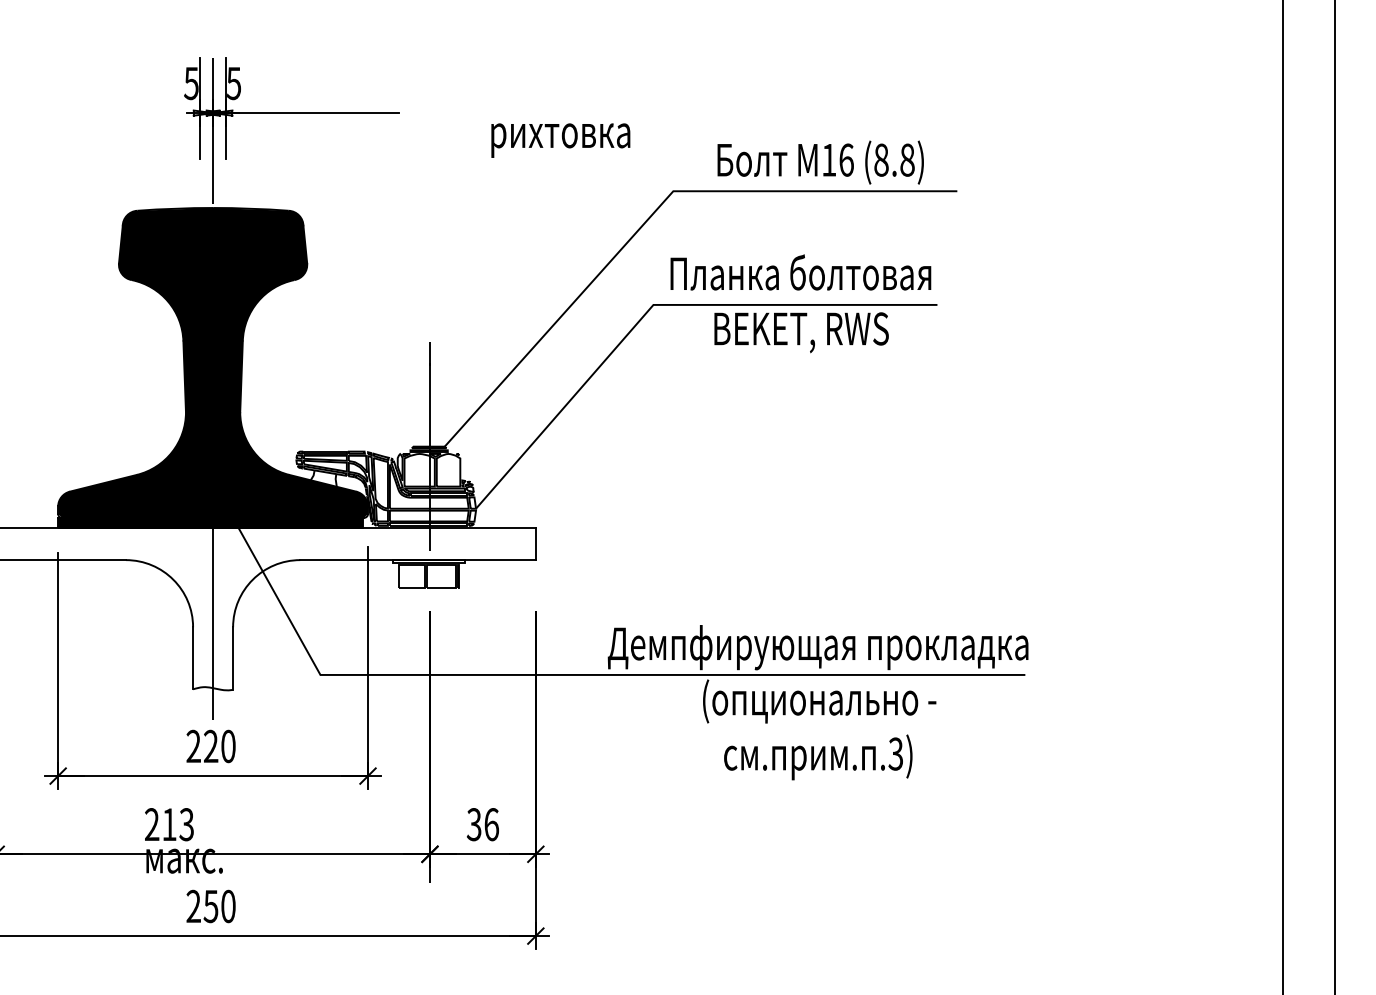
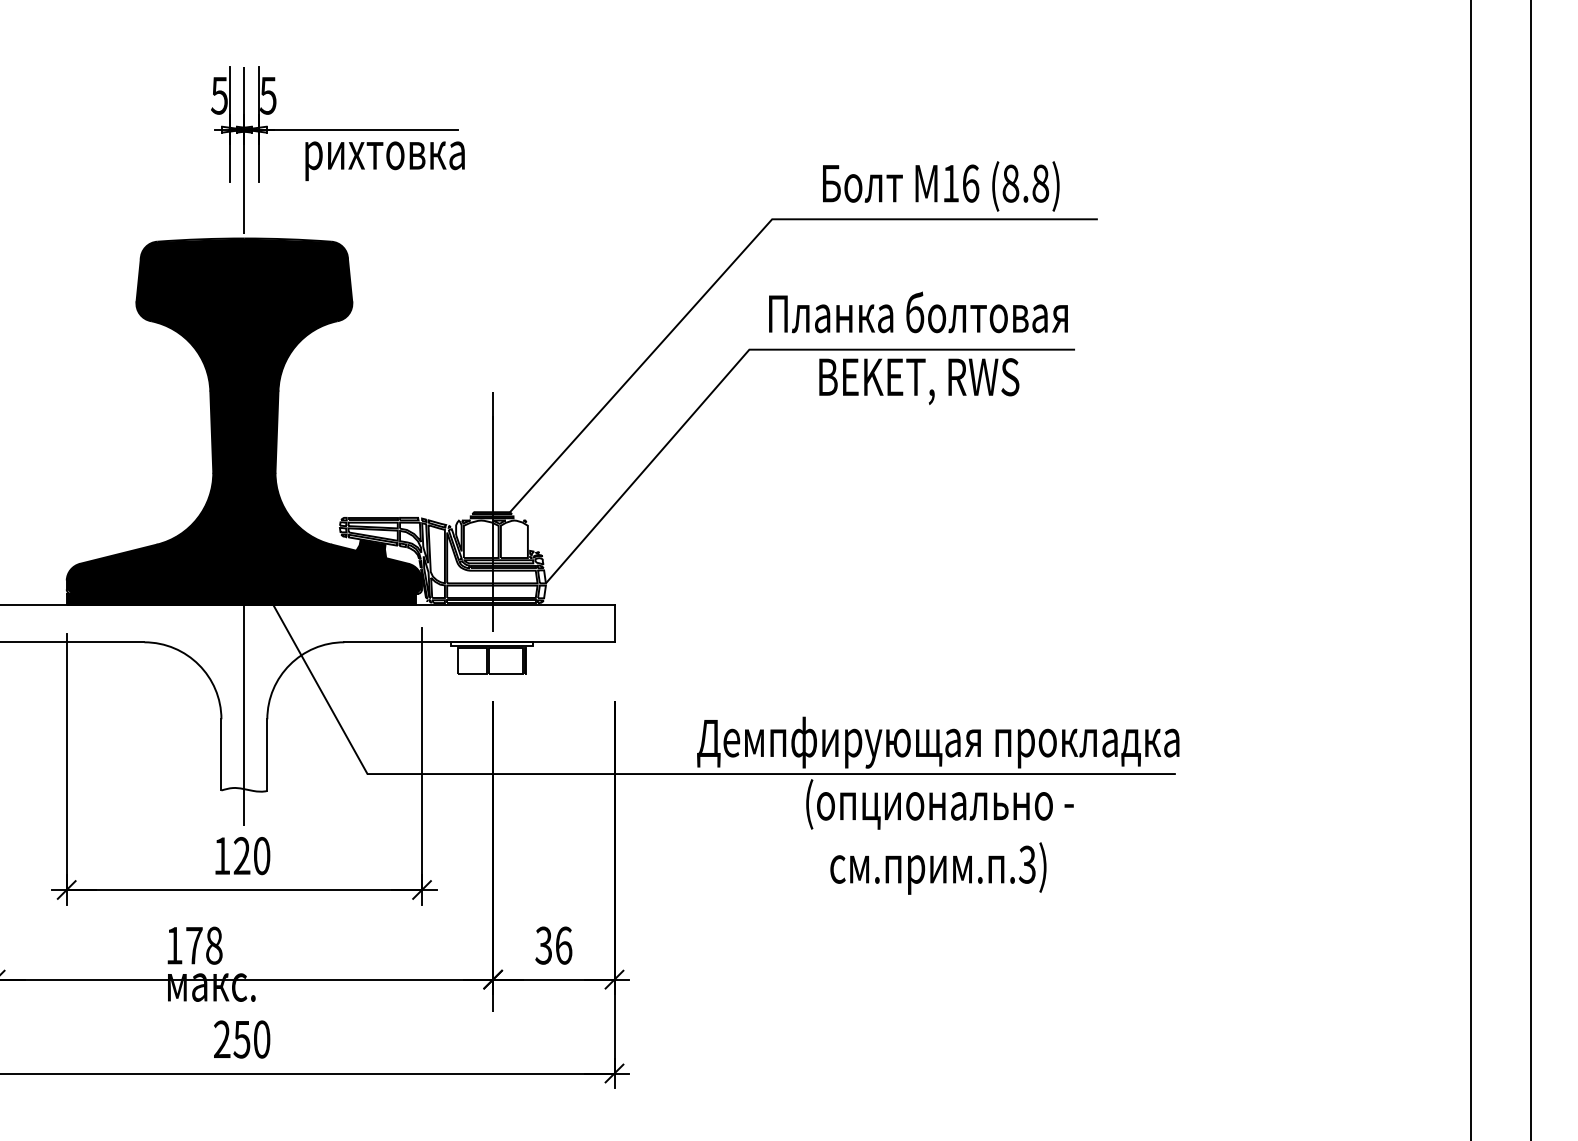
text: (560, 140) -> (384, 161), moved
fill: (323, 478) -> (370, 548), added
text: (193, 745) -> (221, 854), 220 -> 120
text: (169, 824) -> (194, 945), 213 -> 178

